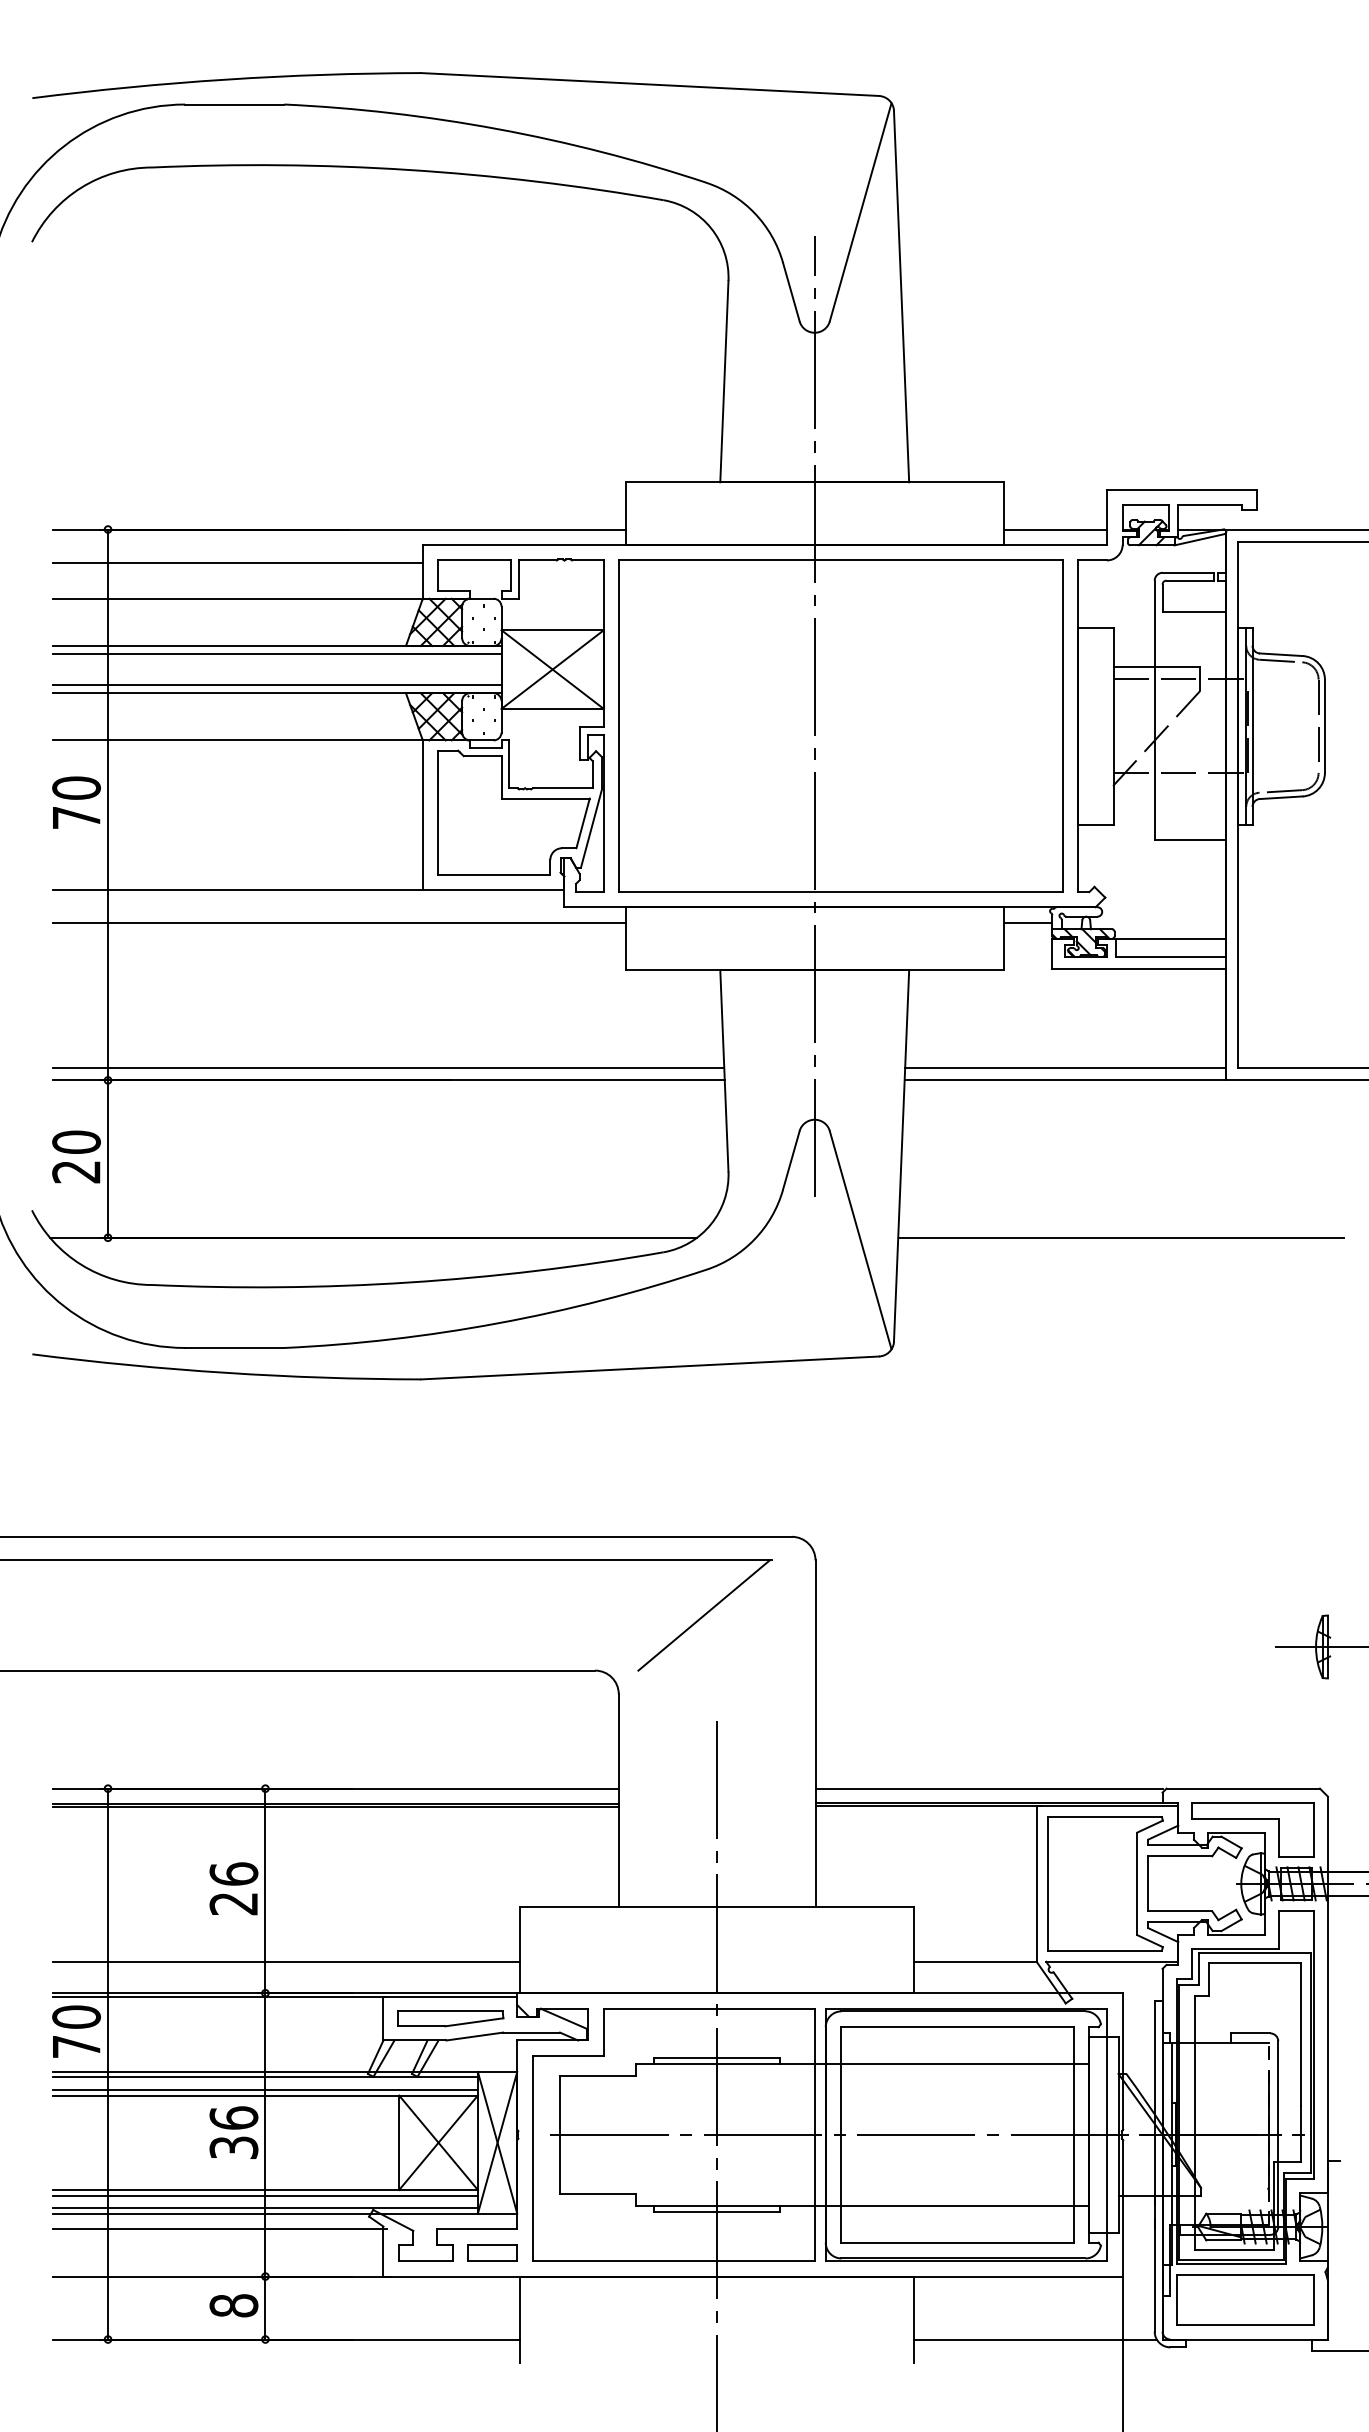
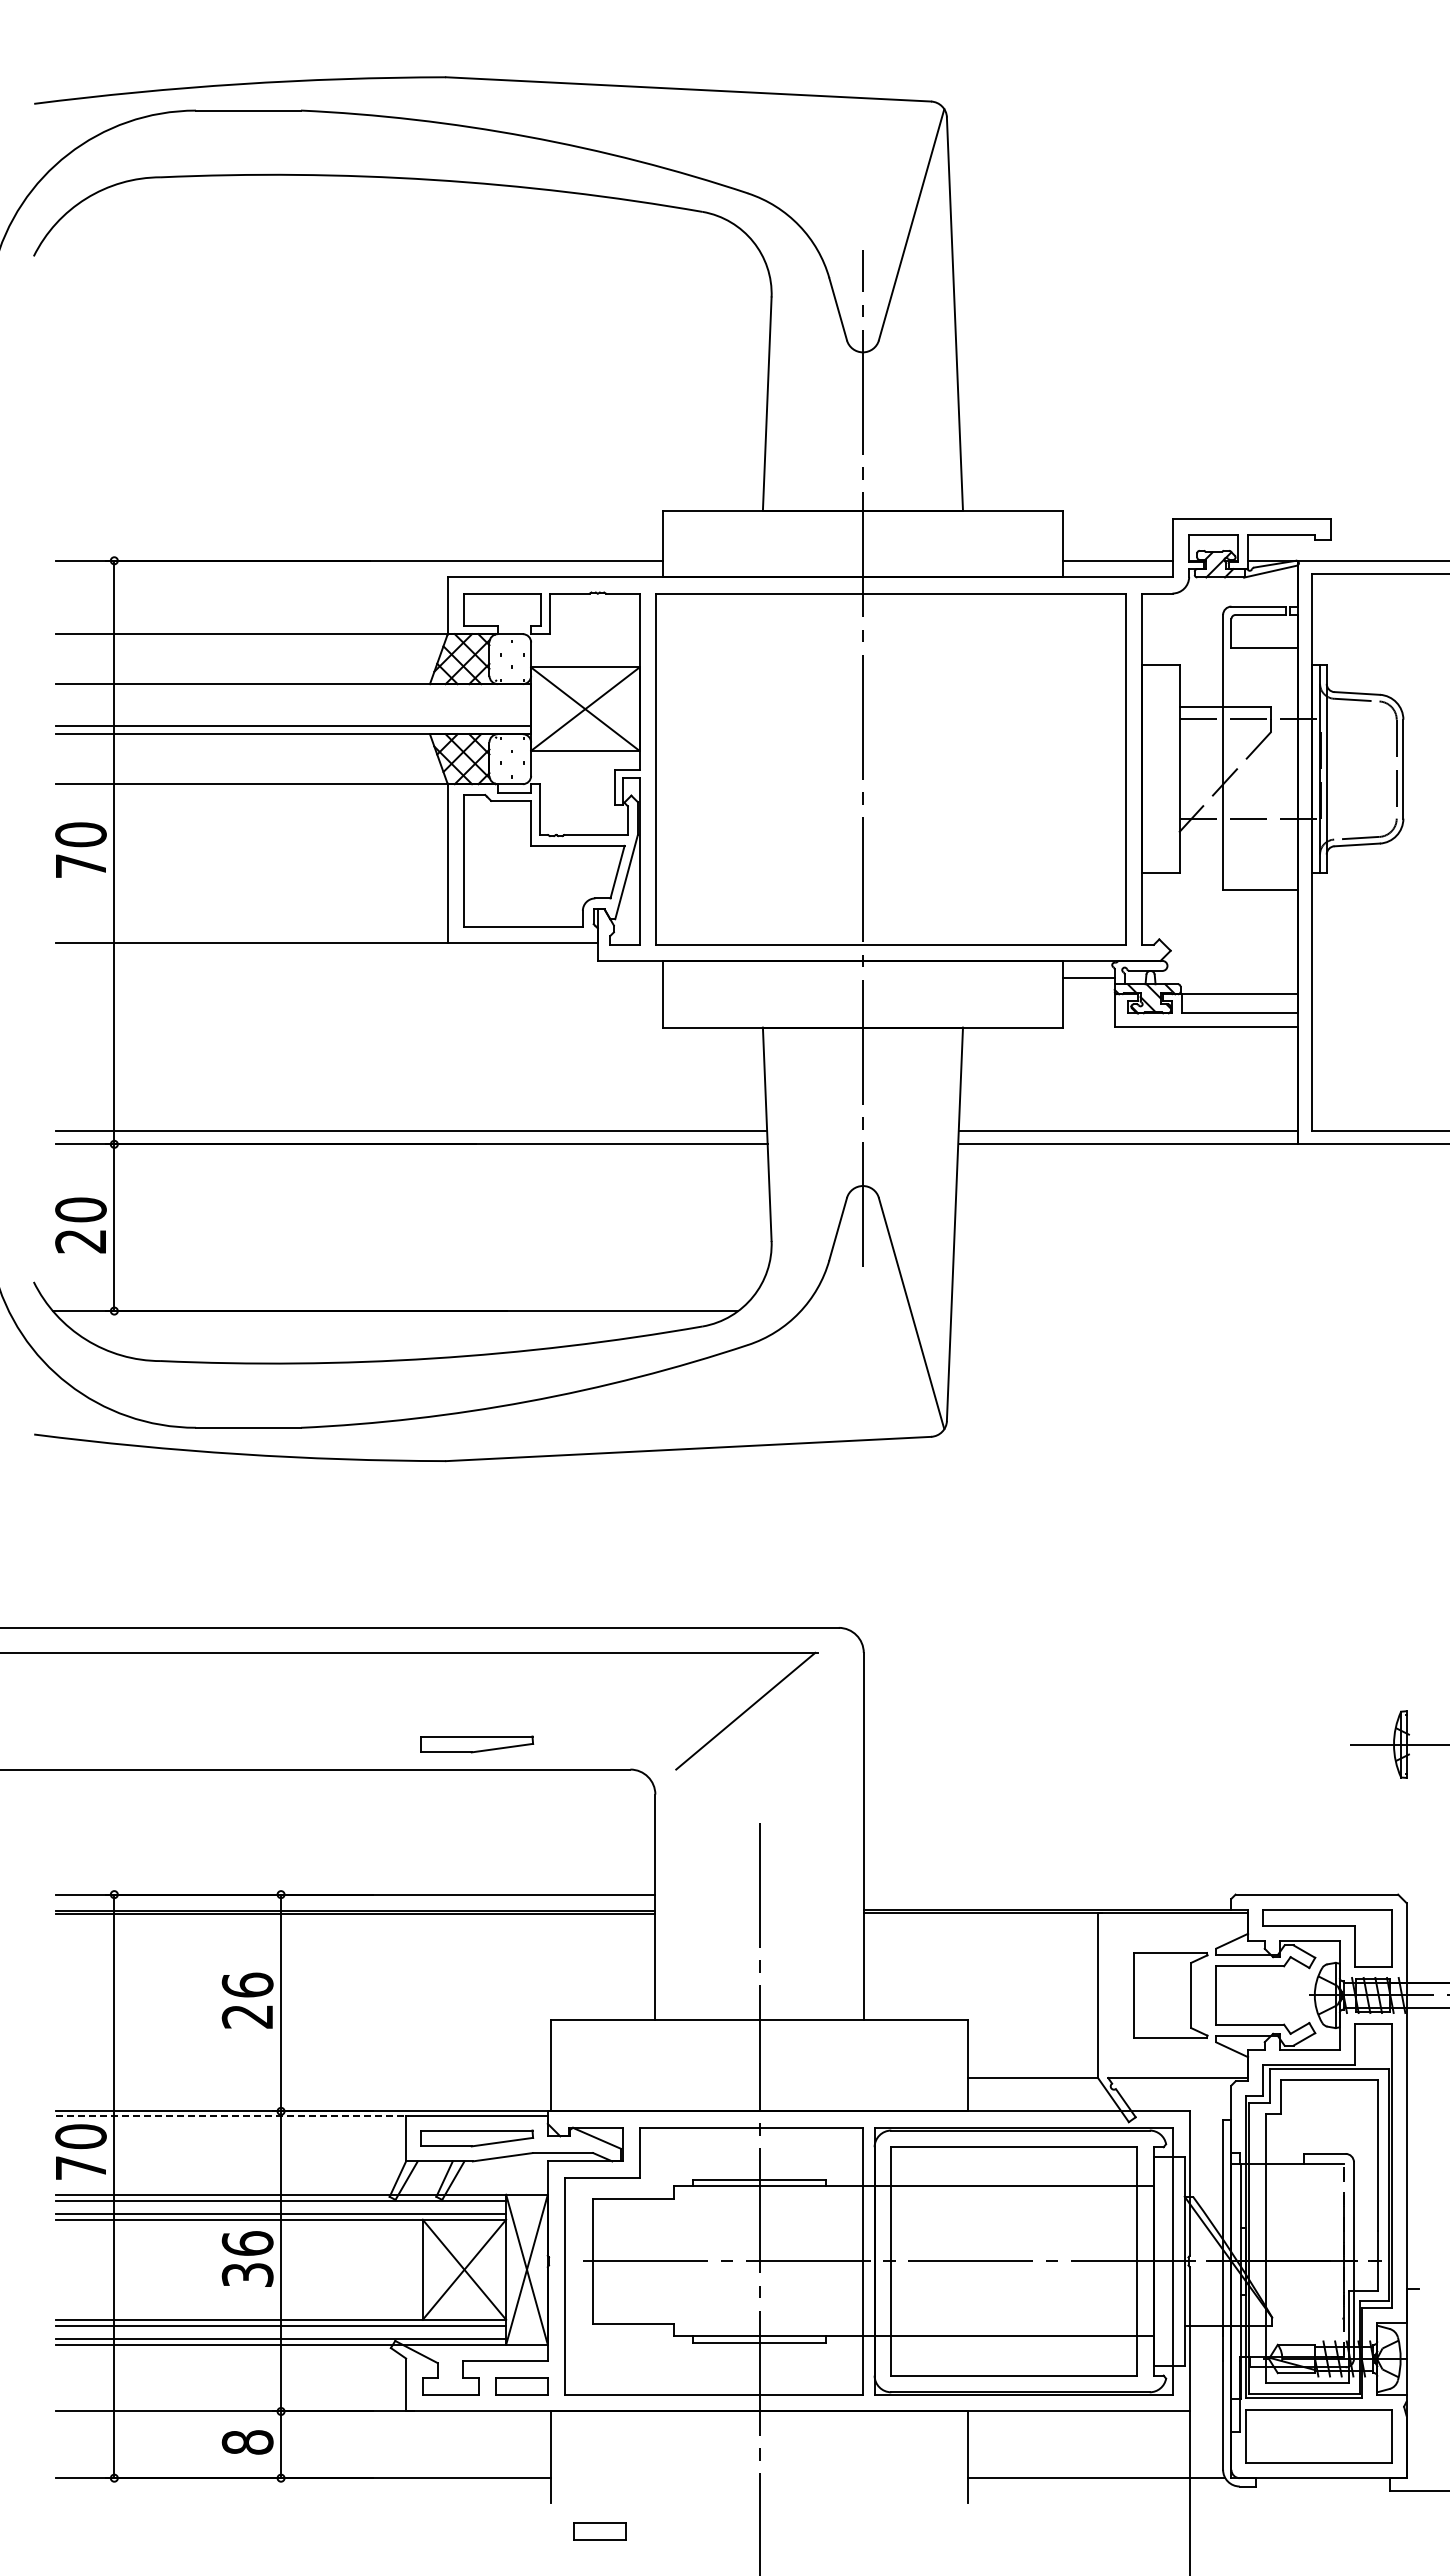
line: (237, 562) -> (251, 595), removed
line: (277, 653) -> (293, 692), removed
line: (339, 922) -> (359, 977), removed
line: (1121, 1238) -> (1187, 1311), removed
part: (450, 1646) -> (477, 1744), added
line: (988, 1788) -> (1047, 1894), removed
part: (1105, 1883) -> (1170, 1995), size x0.6
line: (286, 1962) -> (303, 2078), removed
line: (219, 1997) -> (232, 2115), solid -> dashed
line: (220, 2229) -> (233, 2361), removed
part: (566, 2389) -> (599, 2531), added

